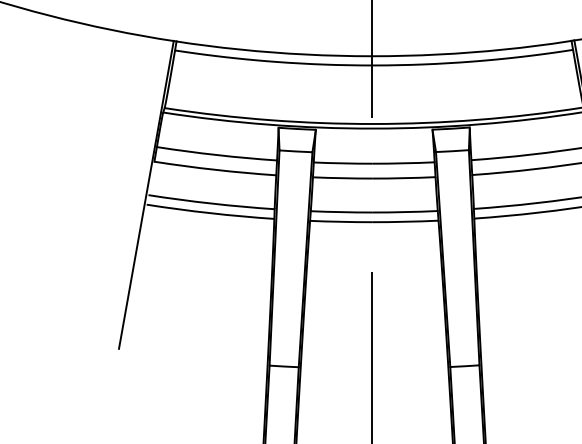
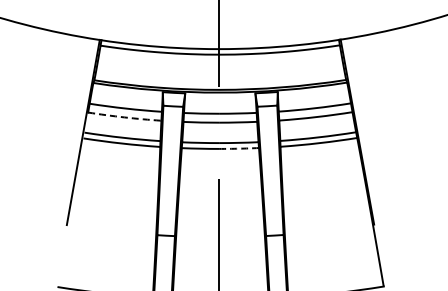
arc: (214, 169) -> (124, 117), solid -> dashed
arc: (406, 221) -> (239, 148), solid -> dashed

